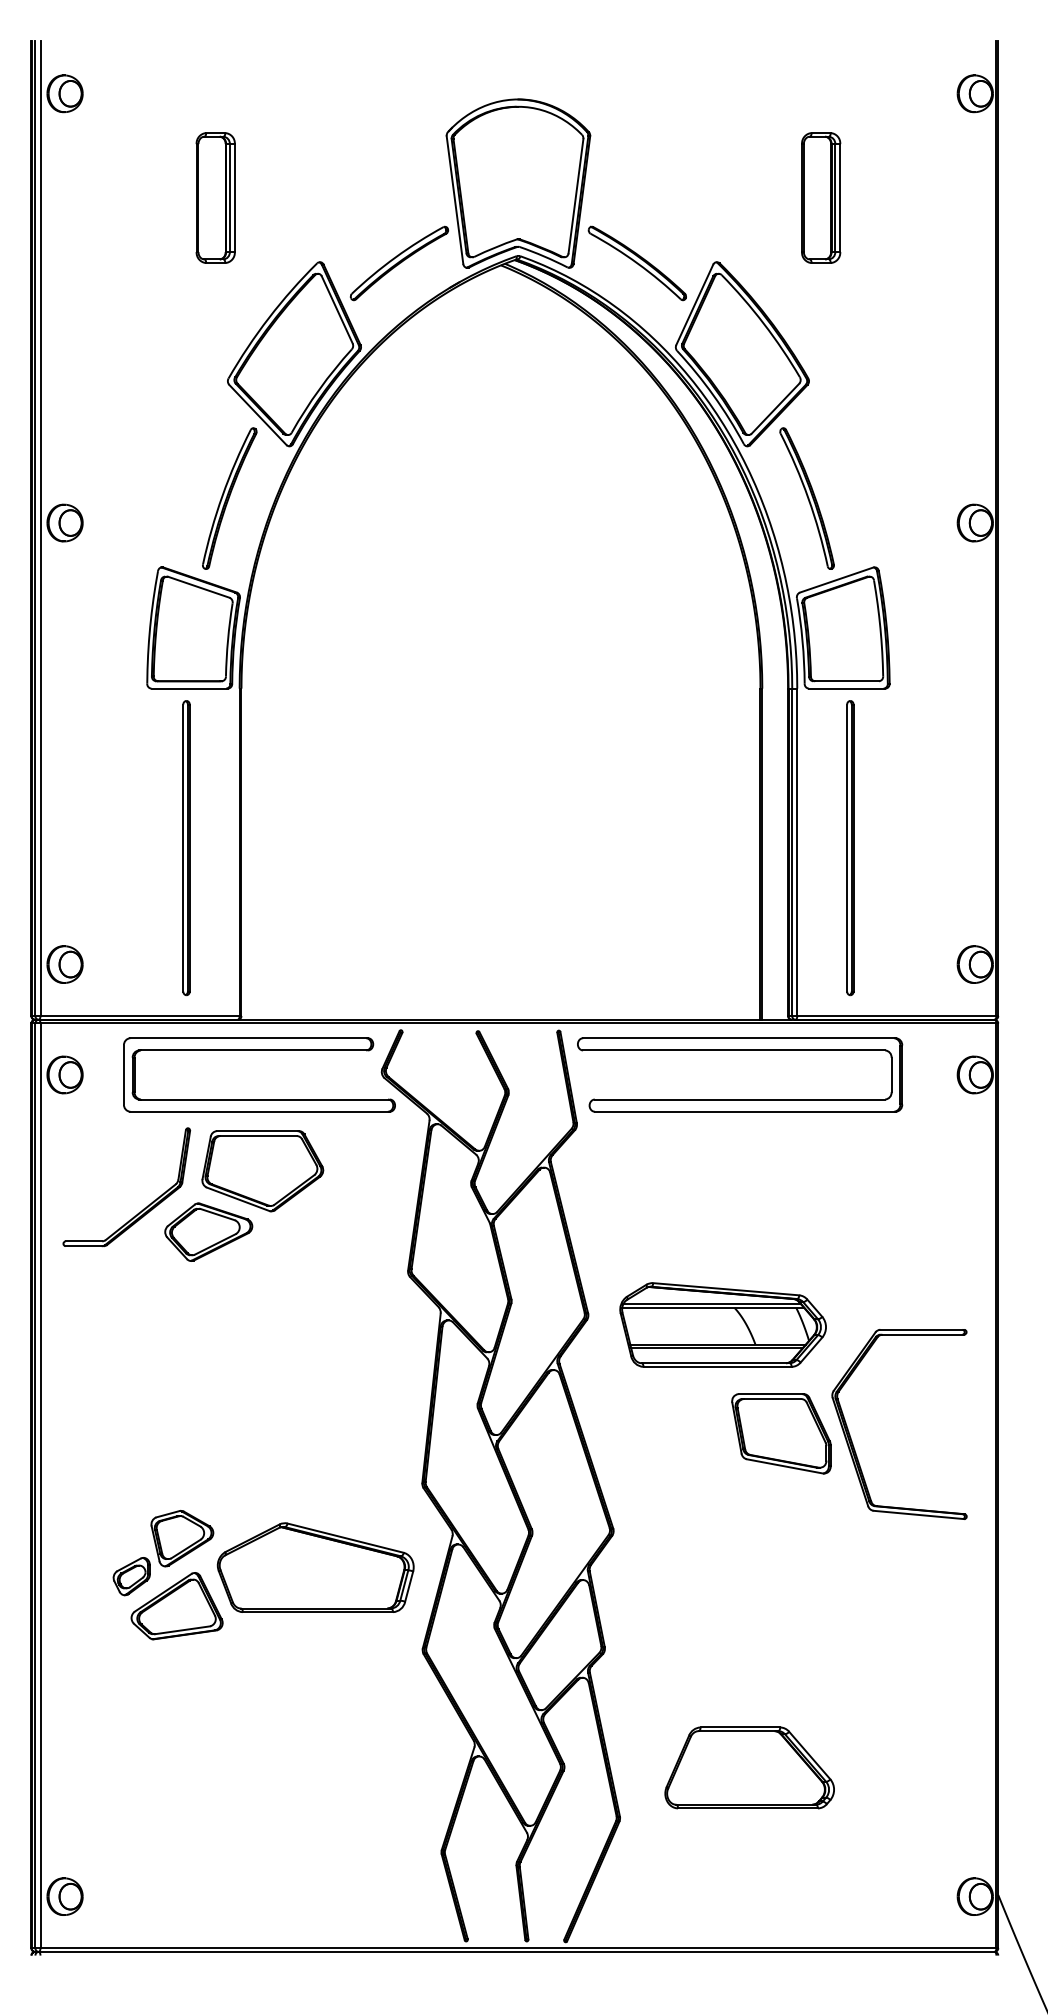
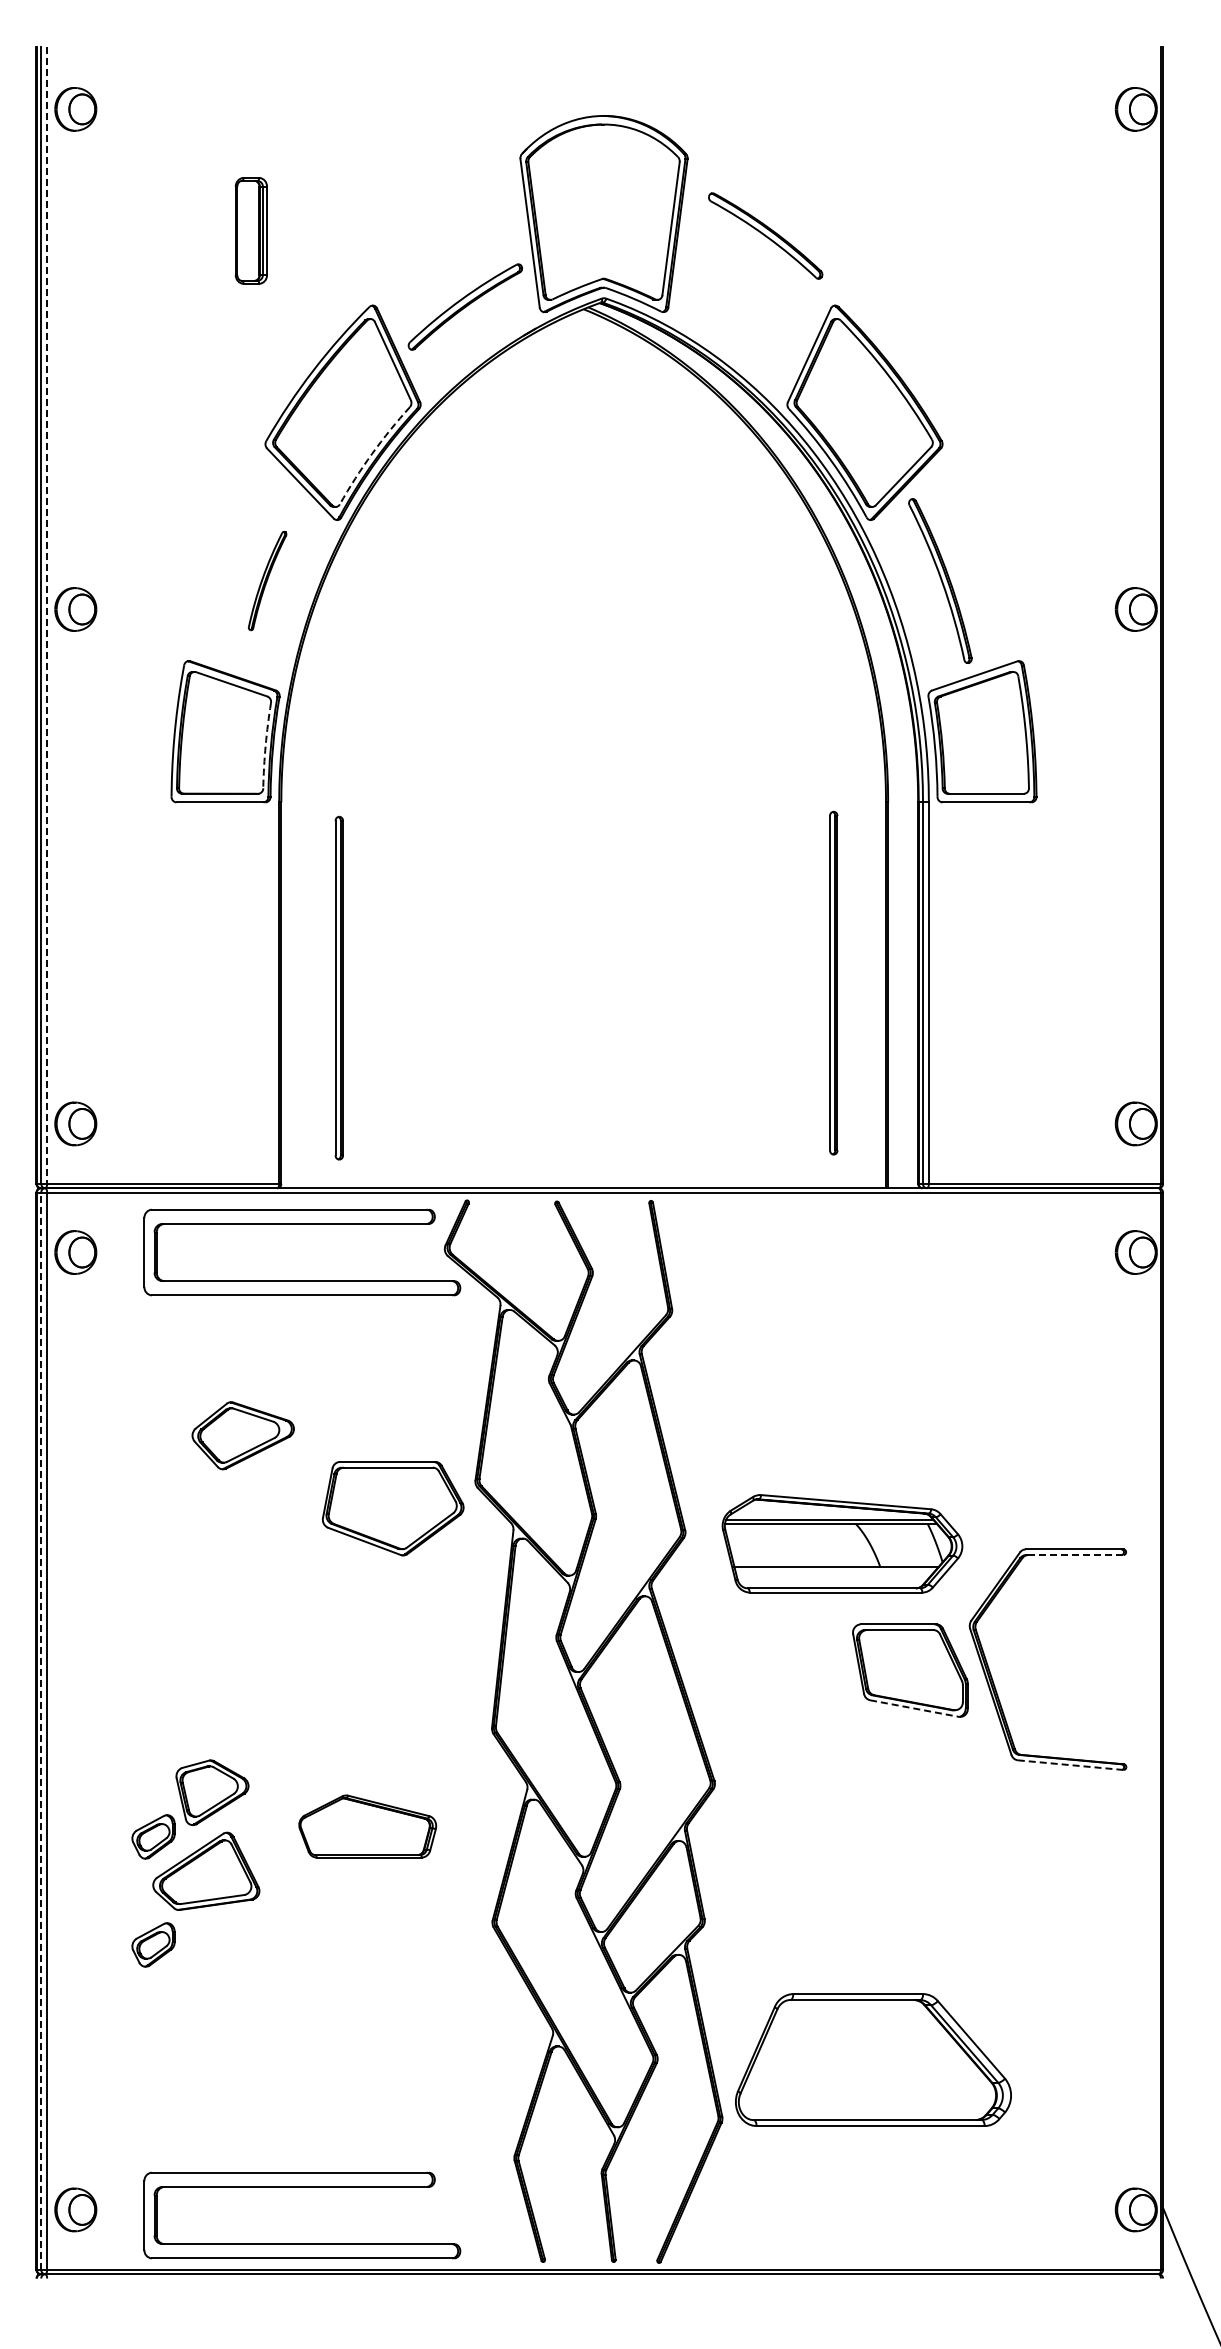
part: (215, 197) -> (251, 230), size x0.7
part: (820, 197) -> (956, 230), removed
part: (637, 262) -> (765, 235), moved
arc: (319, 389) -> (372, 453), solid -> dashed
part: (229, 498) -> (267, 580), size x0.6
line: (40, 529) -> (47, 616), solid -> dashed
arc: (227, 639) -> (265, 745), solid -> dashed
part: (185, 847) -> (338, 987), moved
part: (850, 847) -> (833, 982), moved
part: (740, 1050) -> (862, 1224), removed
part: (262, 1171) -> (392, 1508), moved
part: (145, 1207) -> (169, 1406), removed
line: (923, 1335) -> (1075, 1555), solid -> dashed
line: (716, 1348) -> (834, 1571), removed
line: (785, 1466) -> (915, 1708), solid -> dashed
line: (35, 1486) -> (41, 1731), solid -> dashed
line: (919, 1515) -> (1071, 1765), solid -> dashed
part: (315, 1567) -> (367, 1826), size x0.6
part: (131, 1668) -> (153, 1944), added
part: (749, 1767) -> (873, 2059), size x1.4
part: (259, 1877) -> (302, 2187), added

